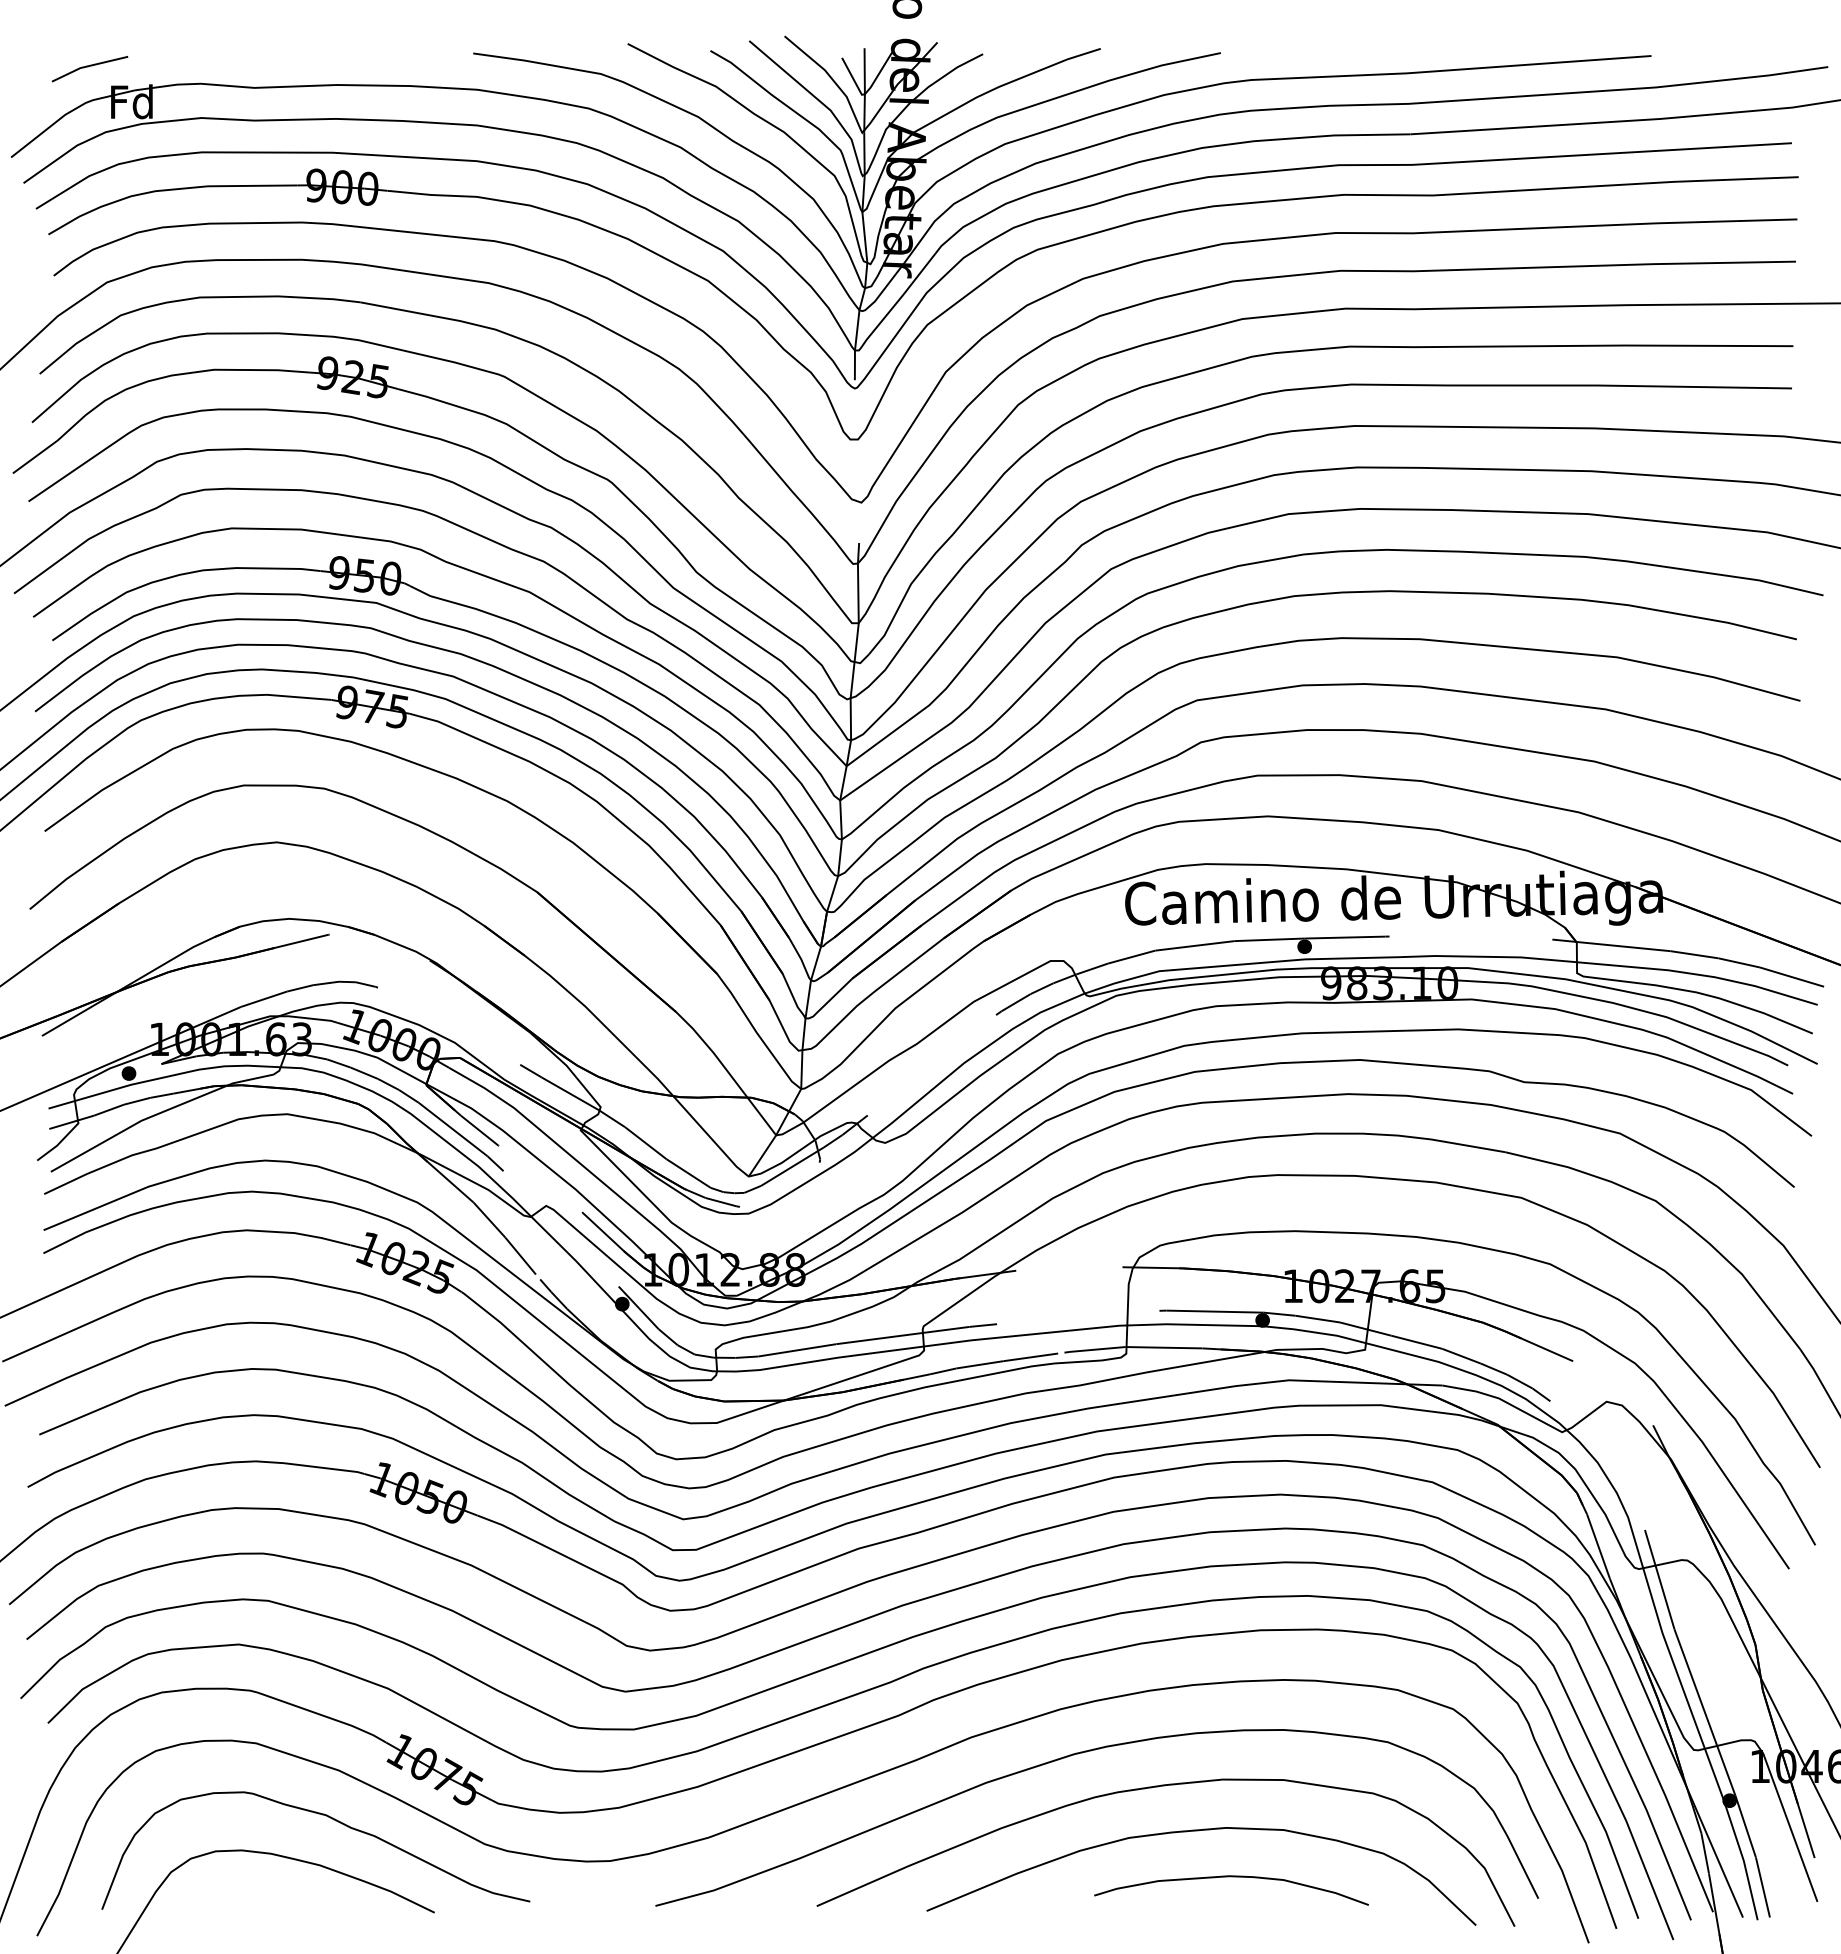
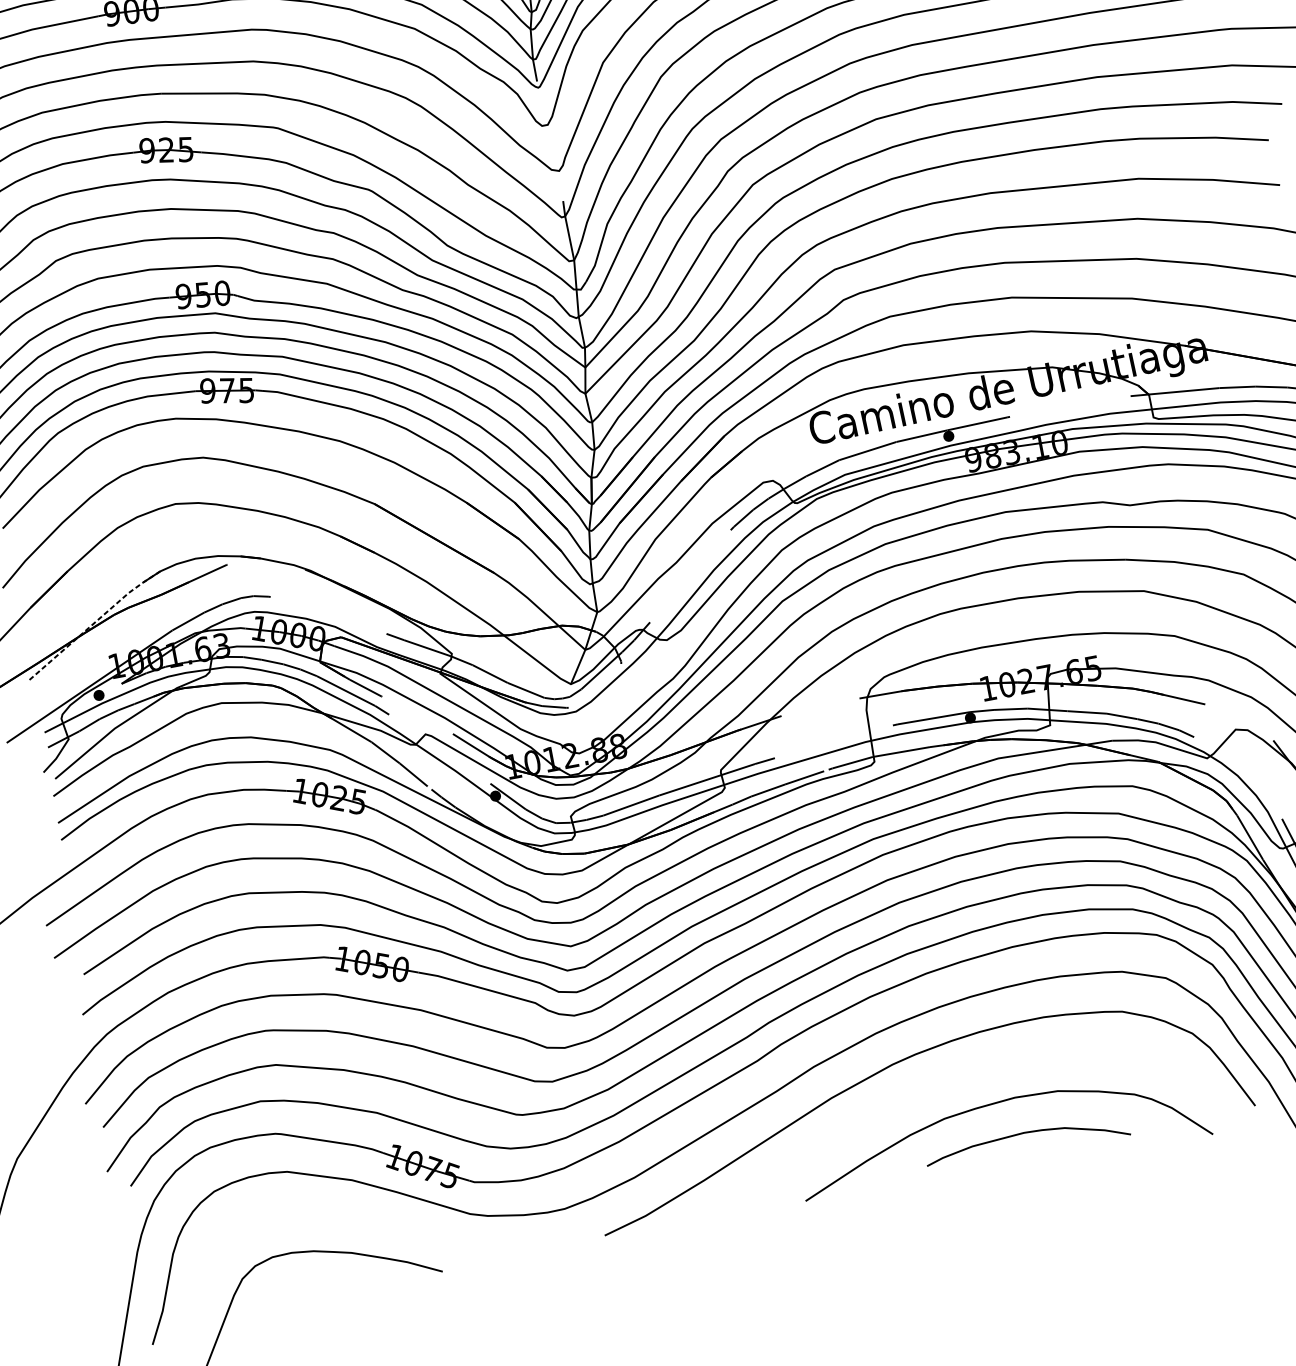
line: (140, 977) -> (94, 622), solid -> dashed
curve: (1158, 1787) -> (959, 1077), removed
curve: (330, 1818) -> (352, 1216), removed

